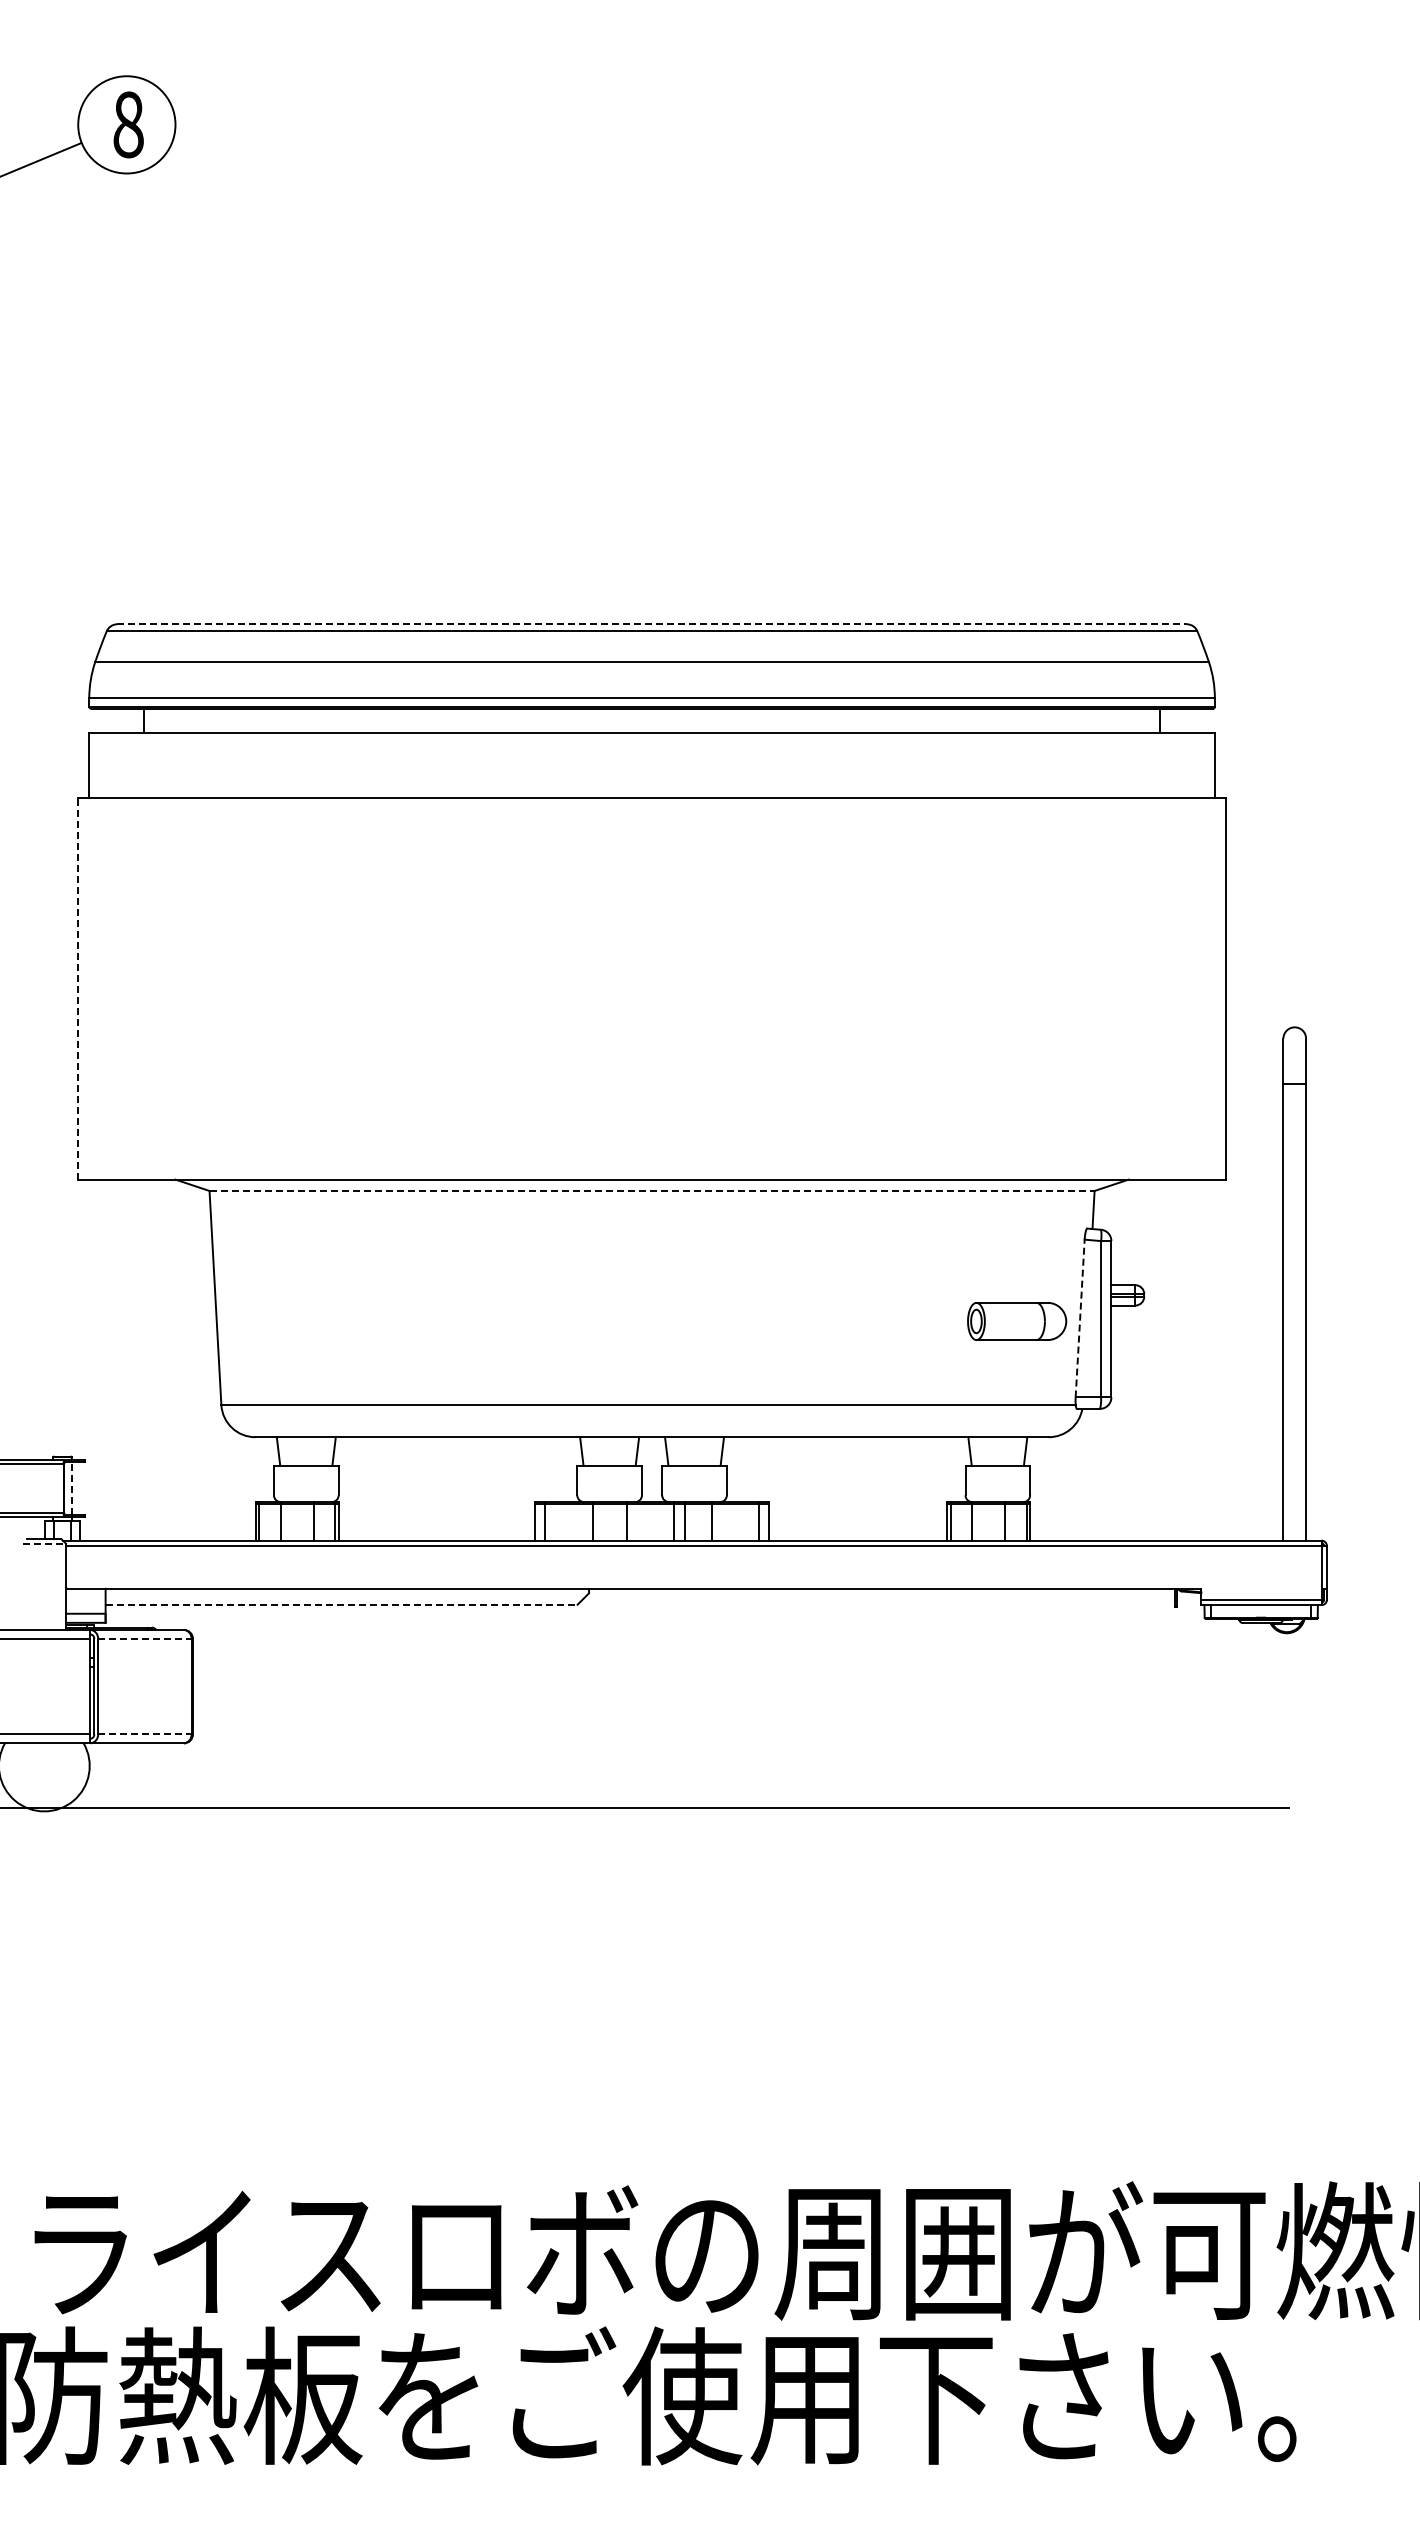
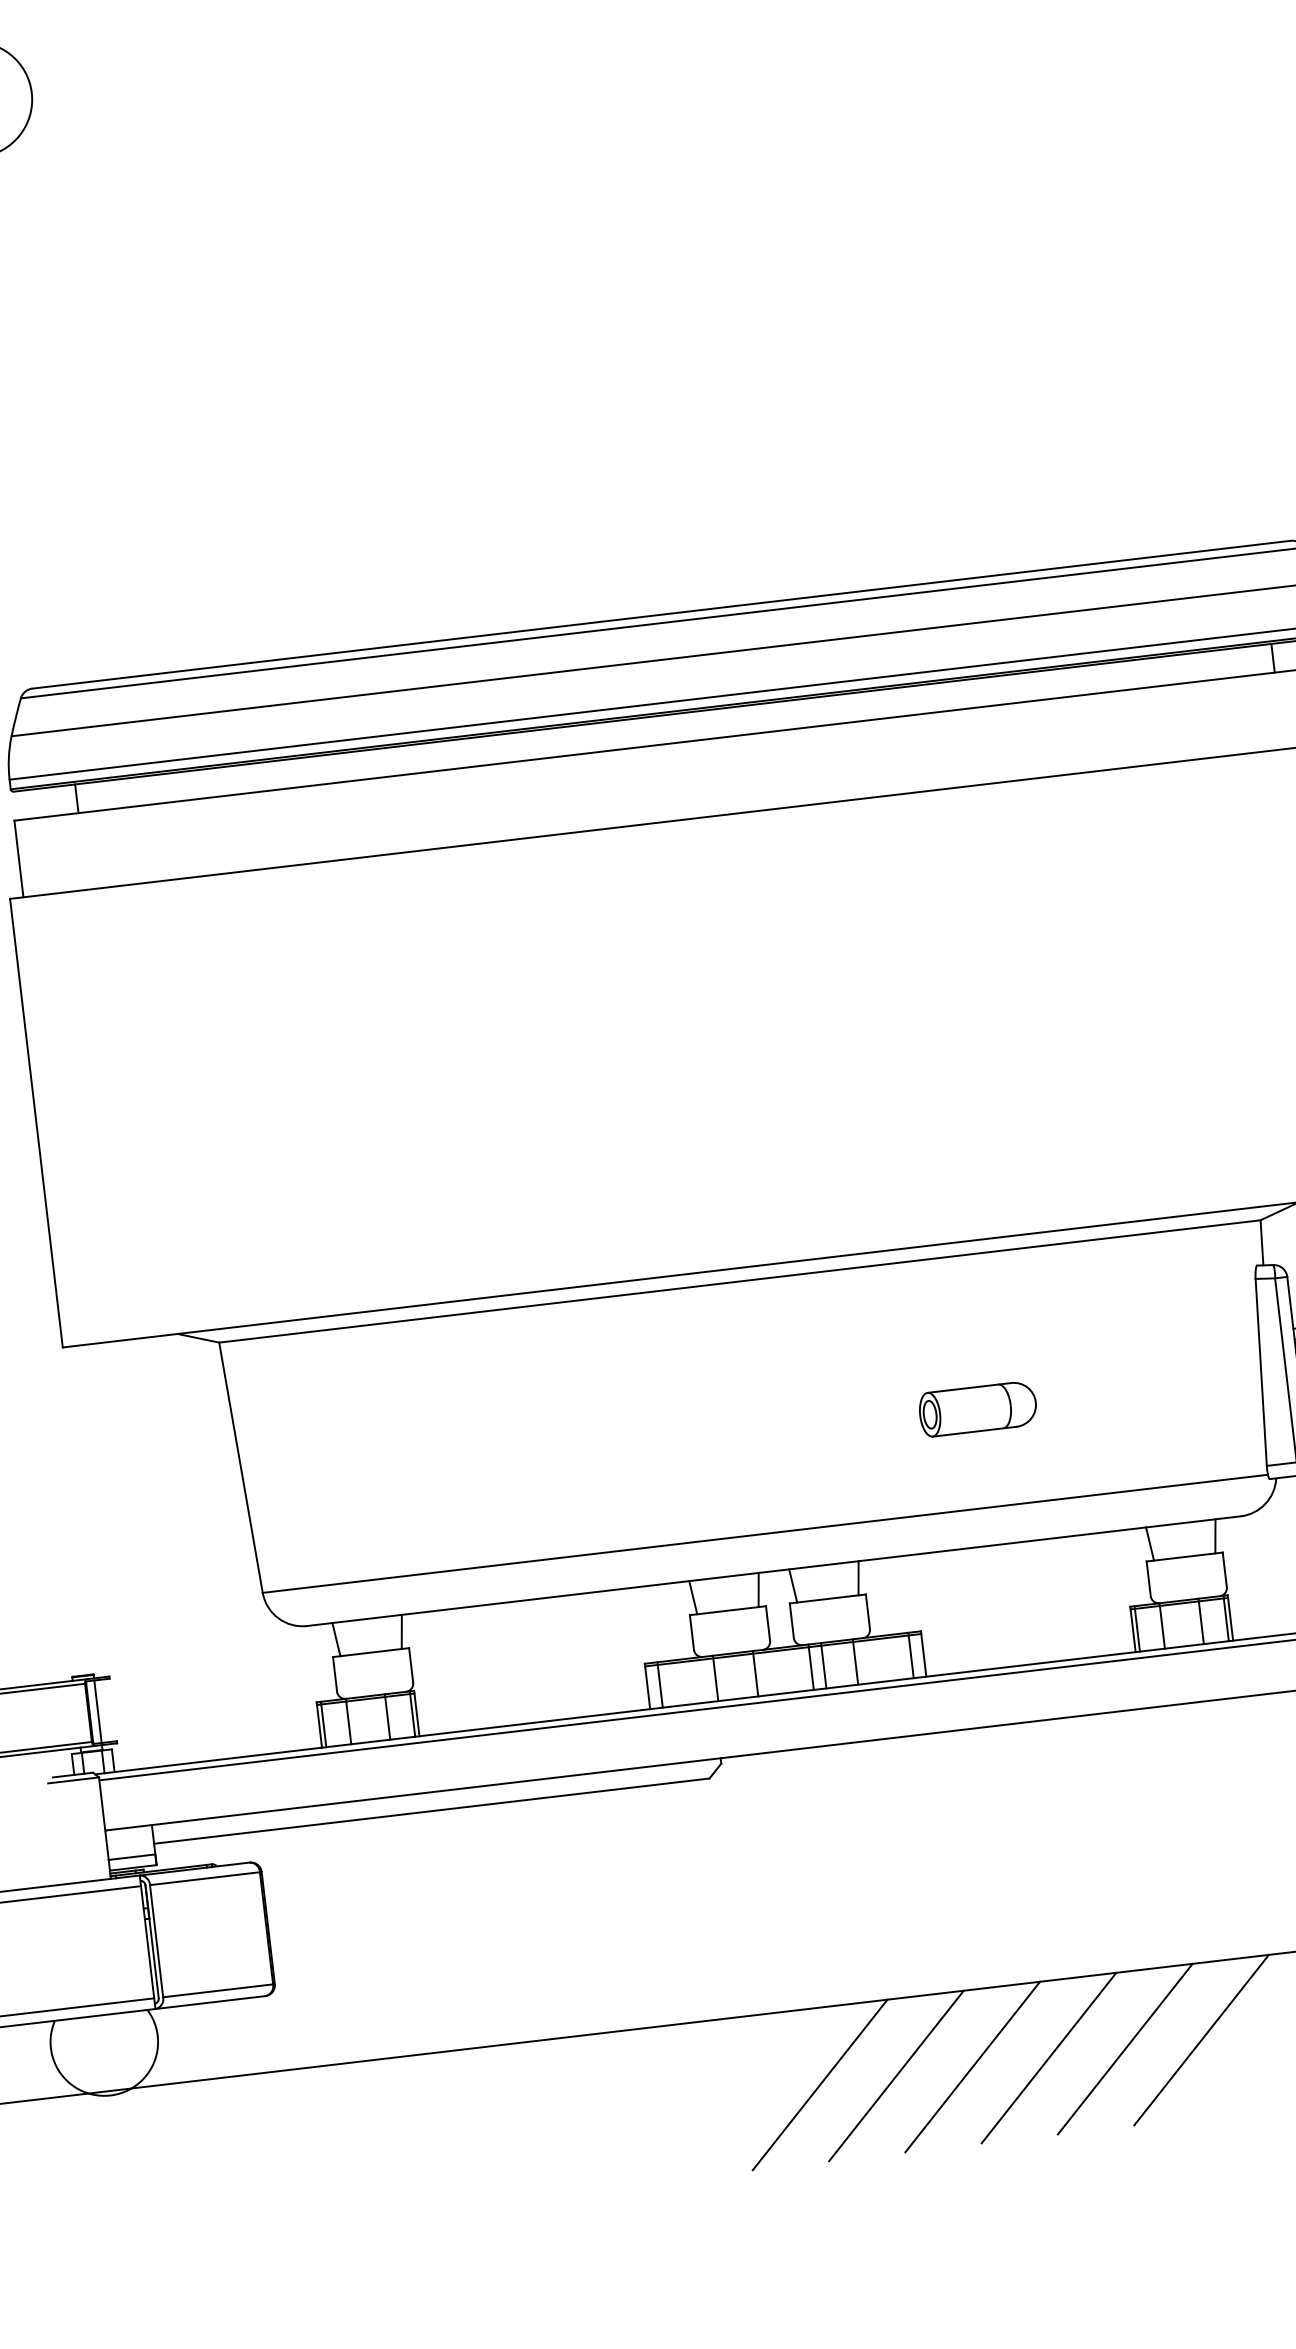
line: (652, 624) -> (662, 614), dashed -> solid
line: (77, 989) -> (36, 1123), dashed -> solid
line: (652, 1190) -> (740, 1280), dashed -> solid
line: (1080, 1318) -> (1261, 1372), dashed -> solid
part: (1017, 1321) -> (978, 1409), moved
line: (71, 1488) -> (97, 1711), dashed -> solid
line: (44, 1543) -> (73, 1780), dashed -> solid
line: (342, 1604) -> (432, 1810), dashed -> solid
line: (144, 1638) -> (204, 1878), dashed -> solid
line: (144, 1734) -> (217, 1991), dashed -> solid
line: (640, 1872) -> (820, 2084), added
line: (704, 1872) -> (895, 2076), added
line: (769, 1872) -> (972, 2067), added
line: (834, 1872) -> (1048, 2058), added
line: (899, 1872) -> (1125, 2049), added
line: (964, 1872) -> (1201, 2040), added

